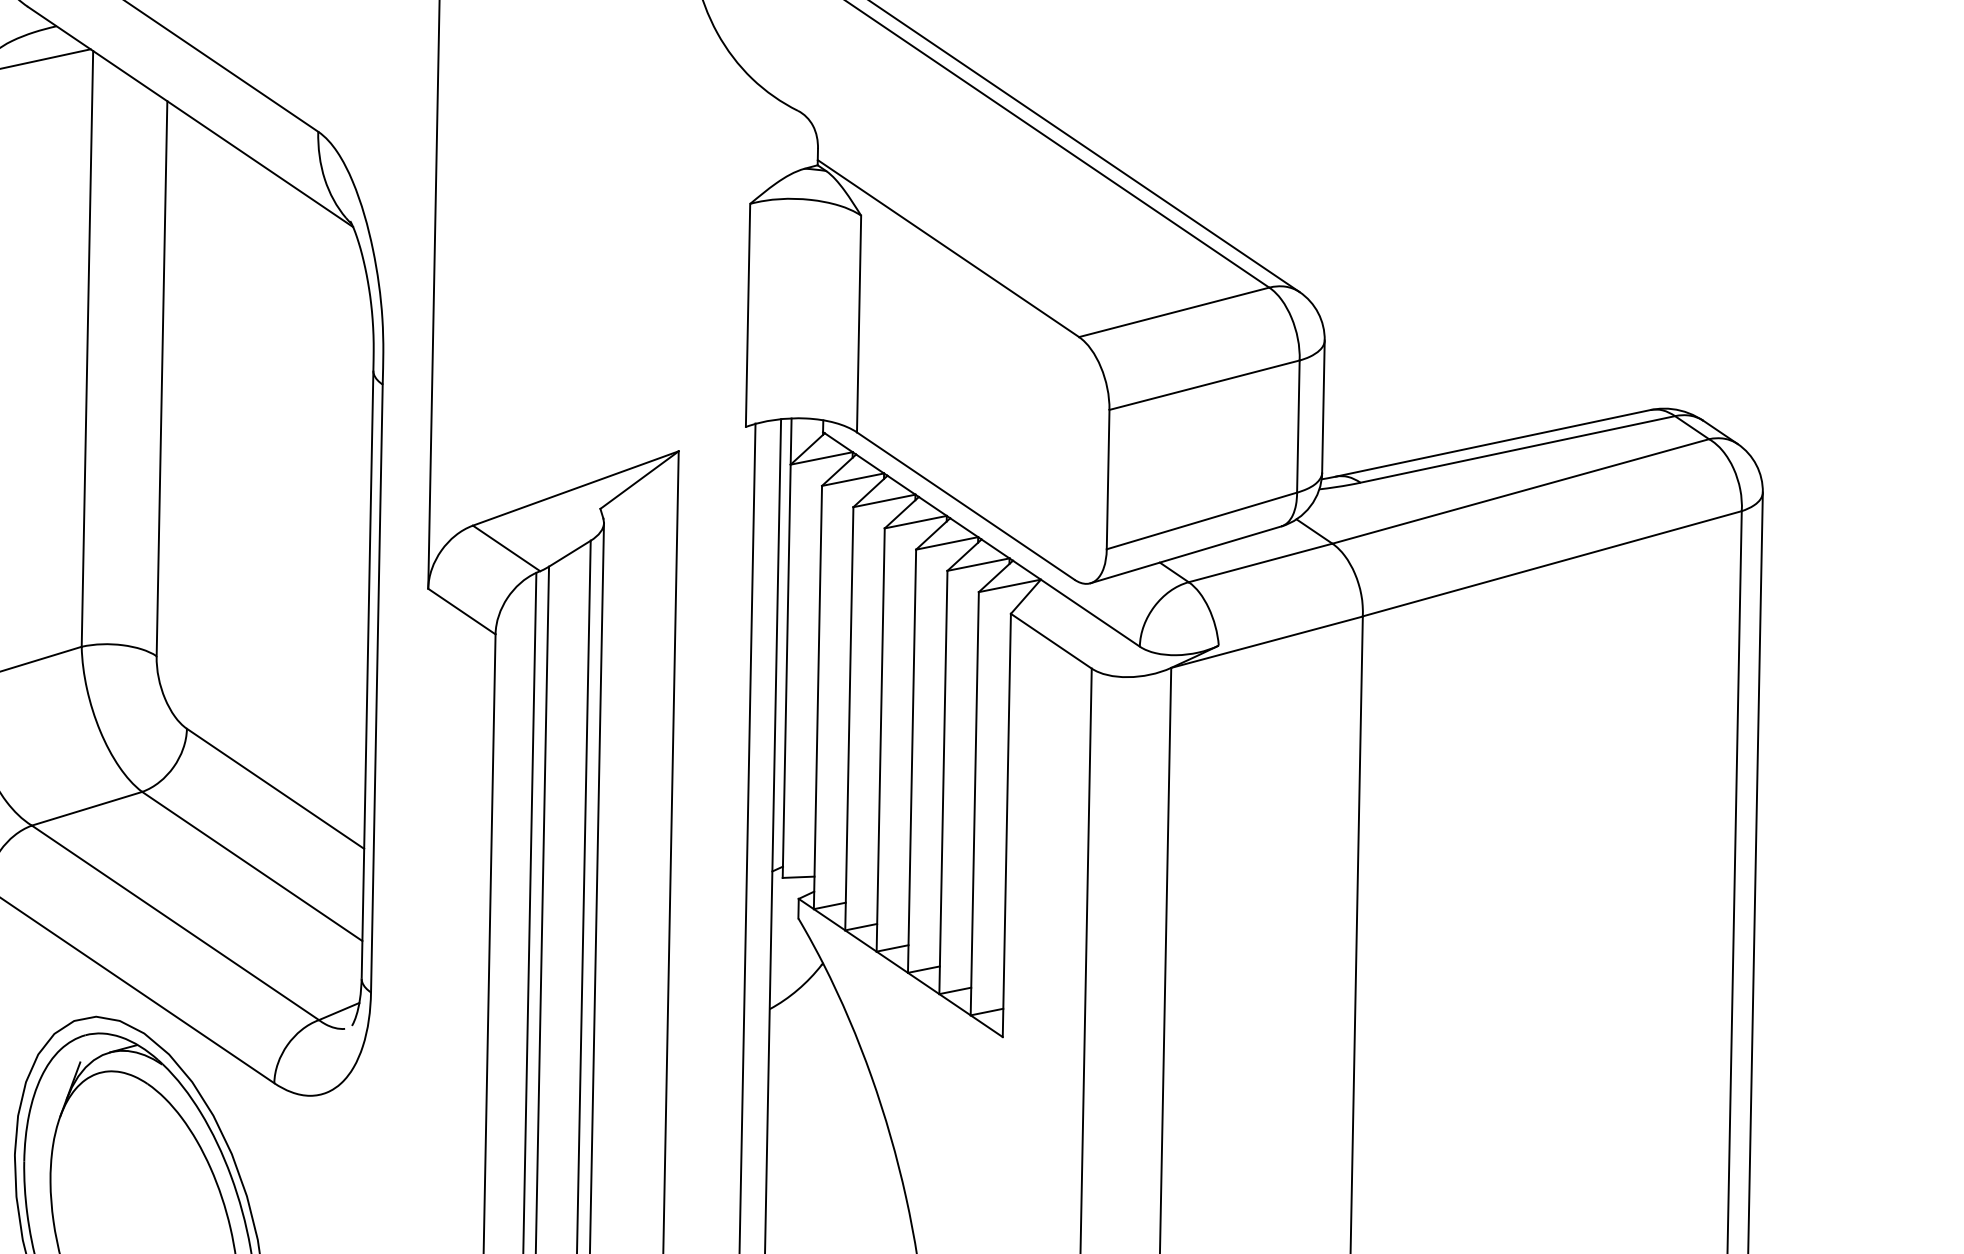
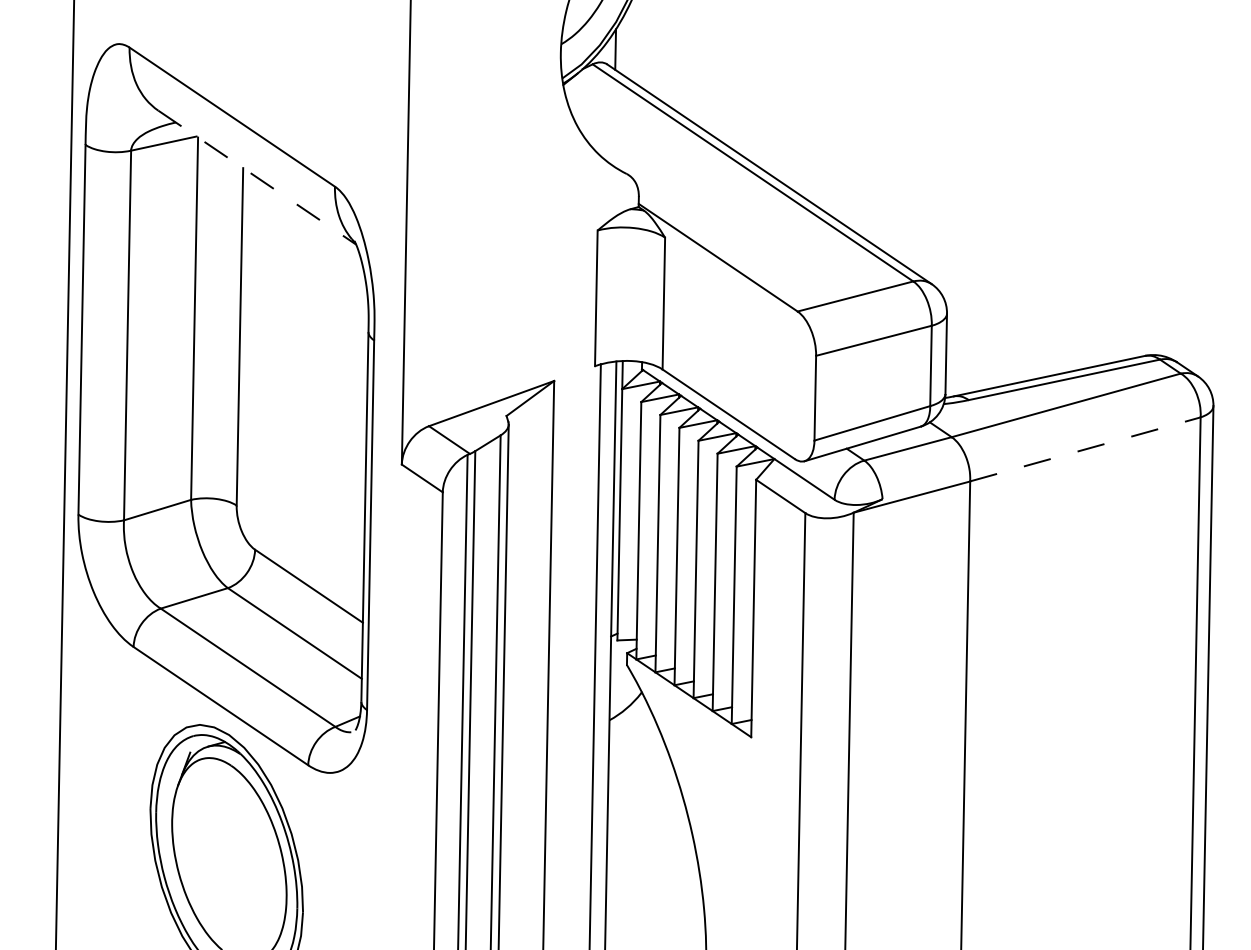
line: (190, 116) -> (257, 177), solid -> dashed
line: (1552, 563) -> (1085, 449), solid -> dashed

